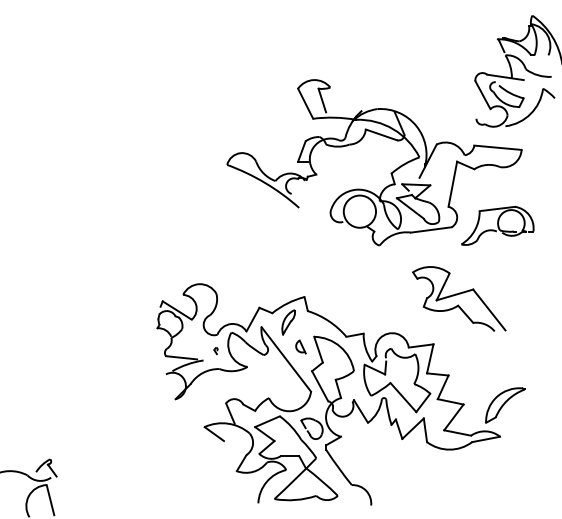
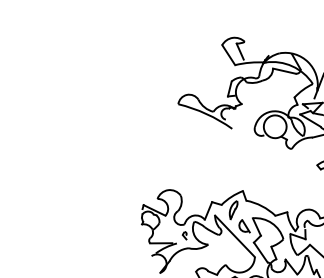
part: (300, 346) -> (243, 226), size x1.43
part: (215, 350) -> (184, 235), size x1.67

